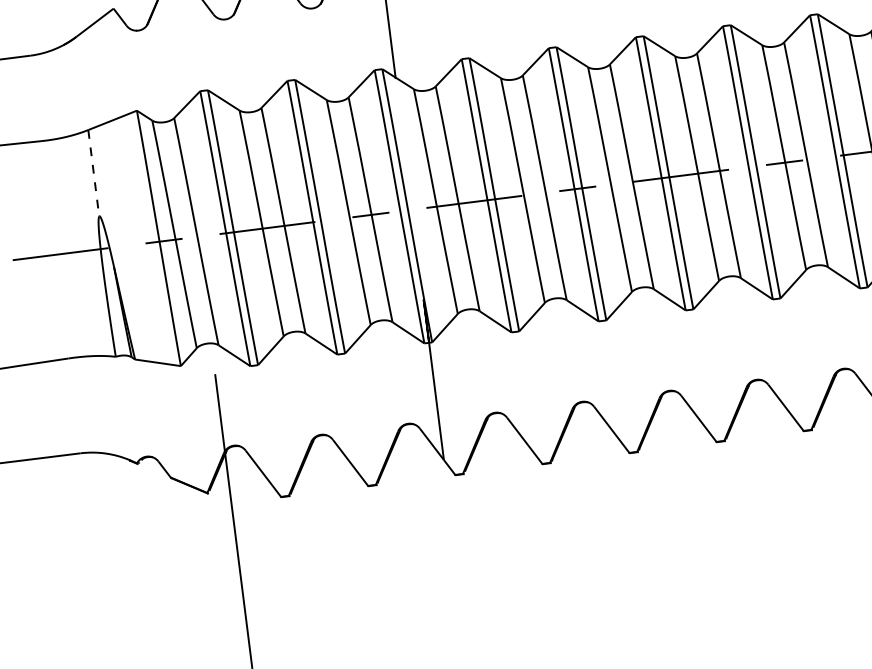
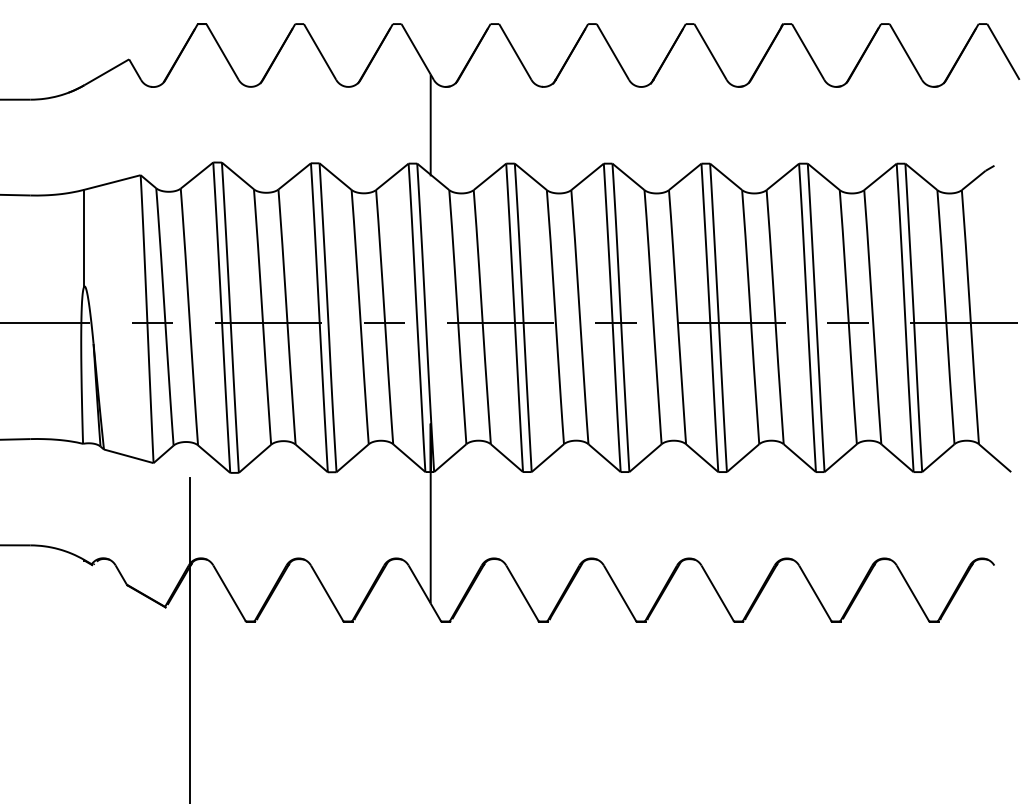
line: (93, 173) -> (84, 238), dashed -> solid

